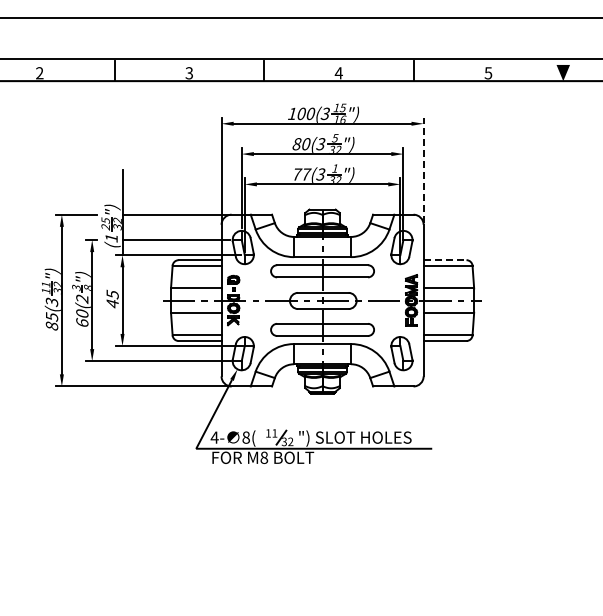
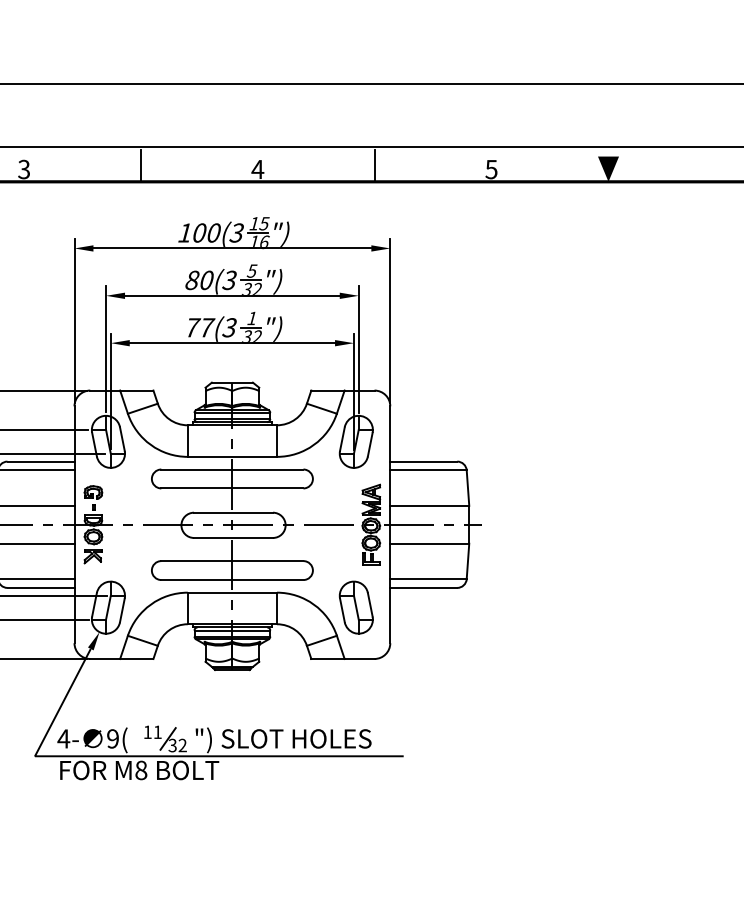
line: (423, 170) -> (390, 321), dashed -> solid
line: (445, 260) -> (424, 462), dashed -> solid
text: (245, 437) -> (111, 738), 8( -> 9(

